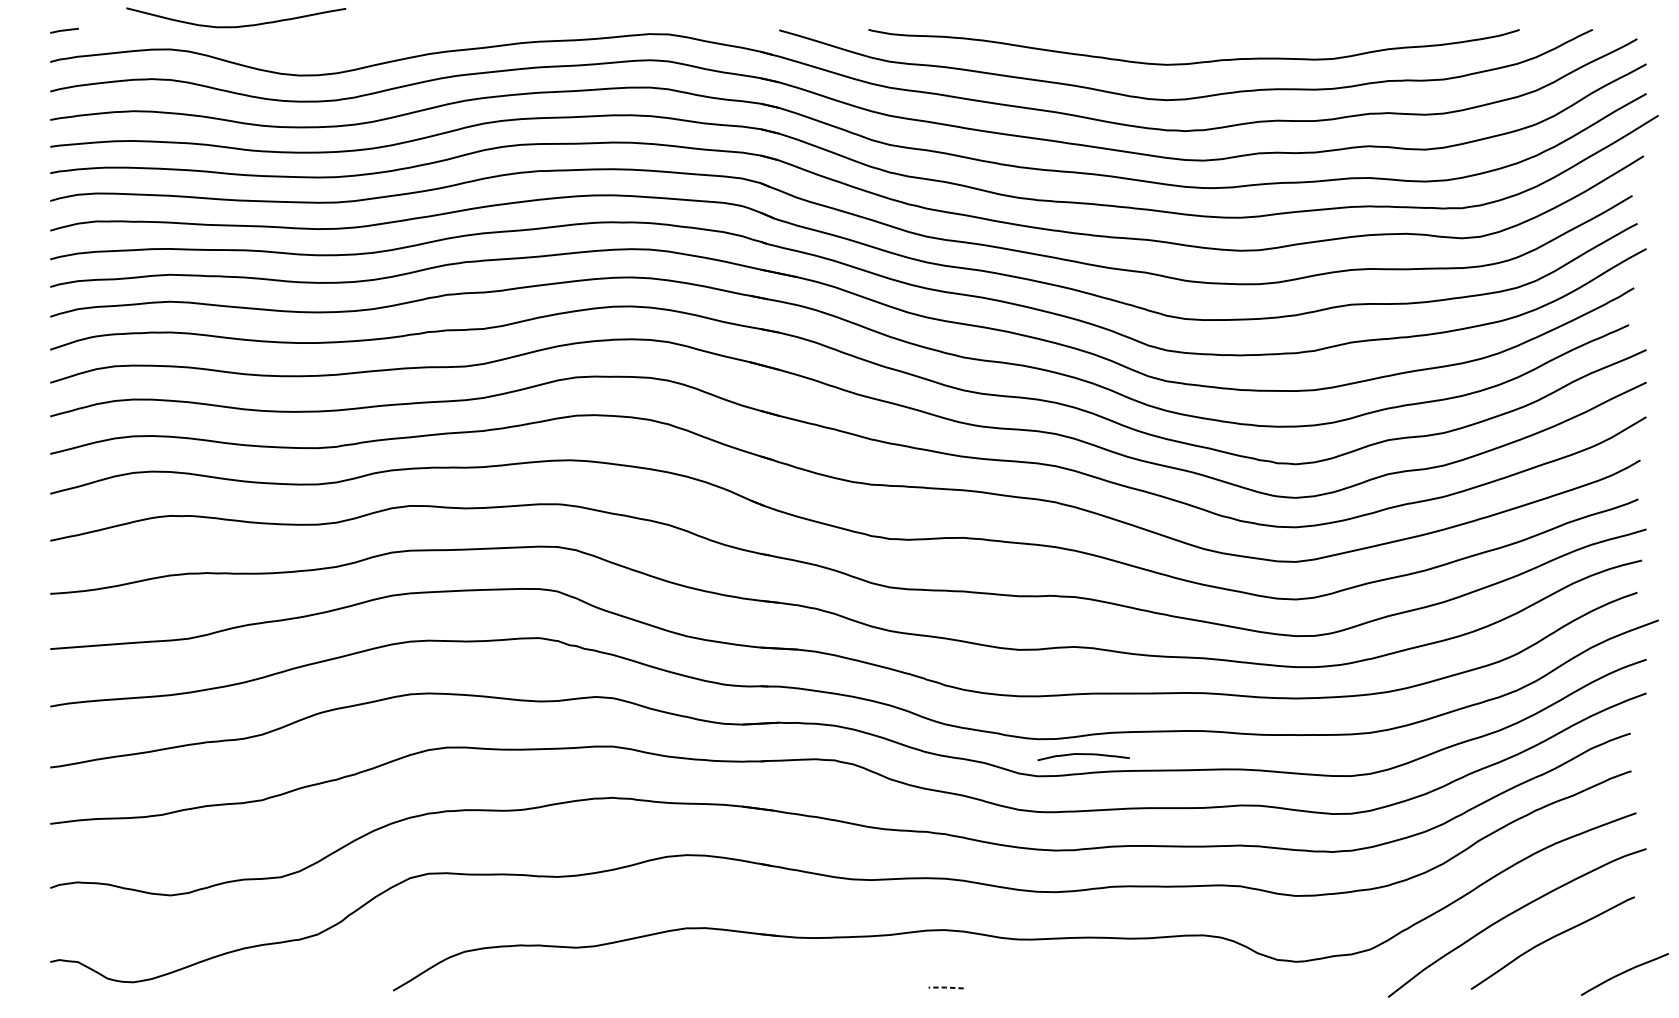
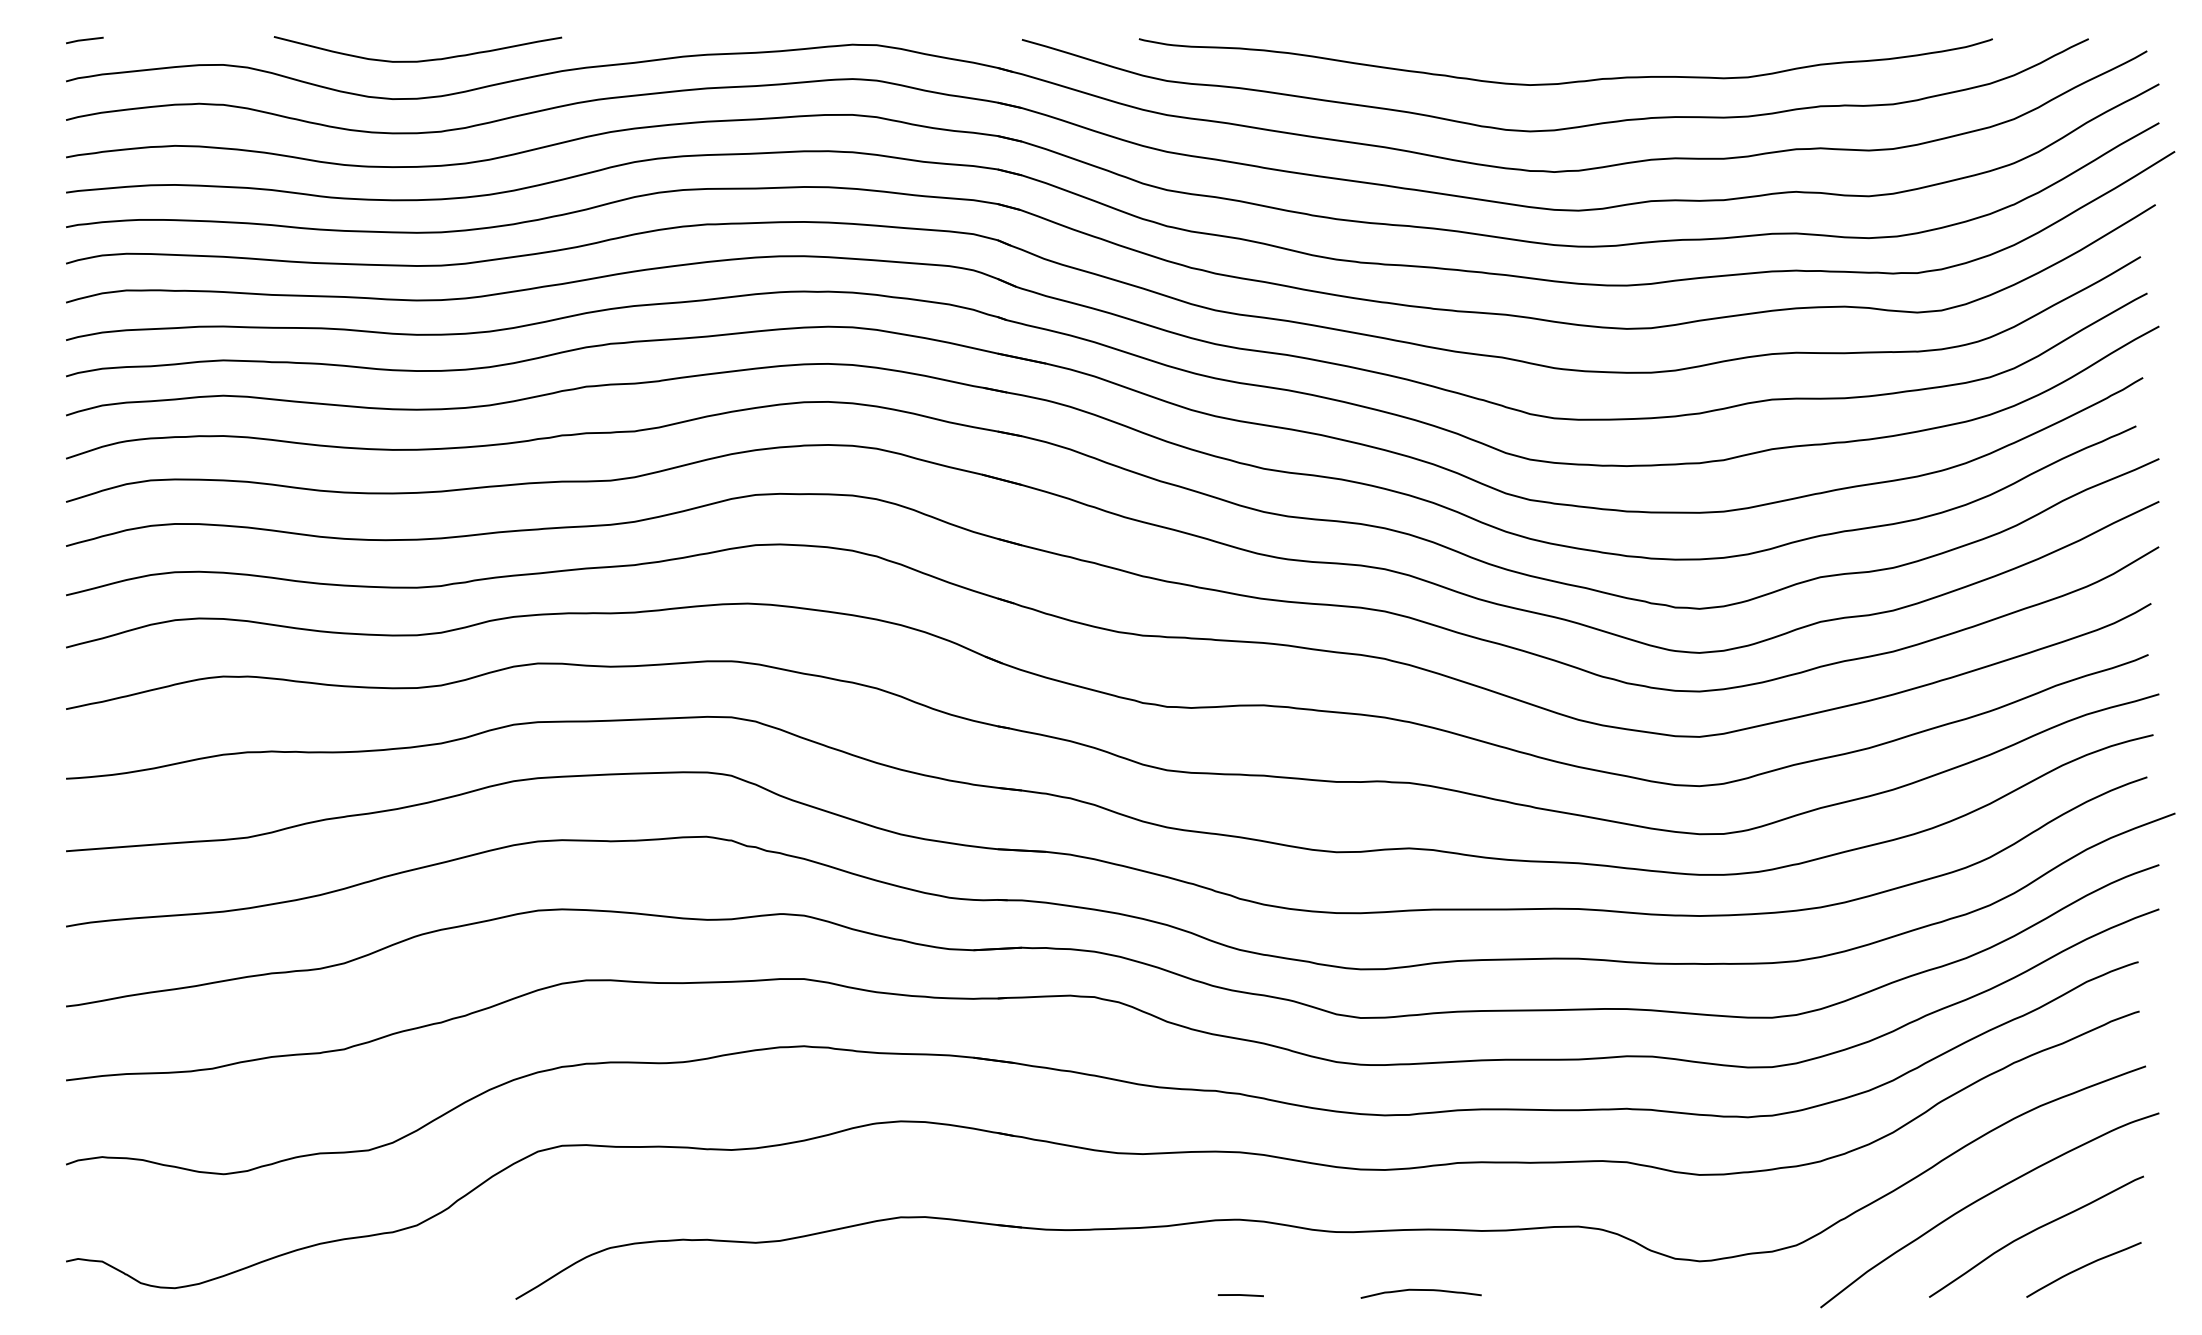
curve: (235, 26) -> (417, 60), moved
curve: (1083, 754) -> (1420, 1290), moved
curve: (1623, 973) -> (2082, 1268), moved
line: (945, 987) -> (1240, 1295), dashed -> solid

